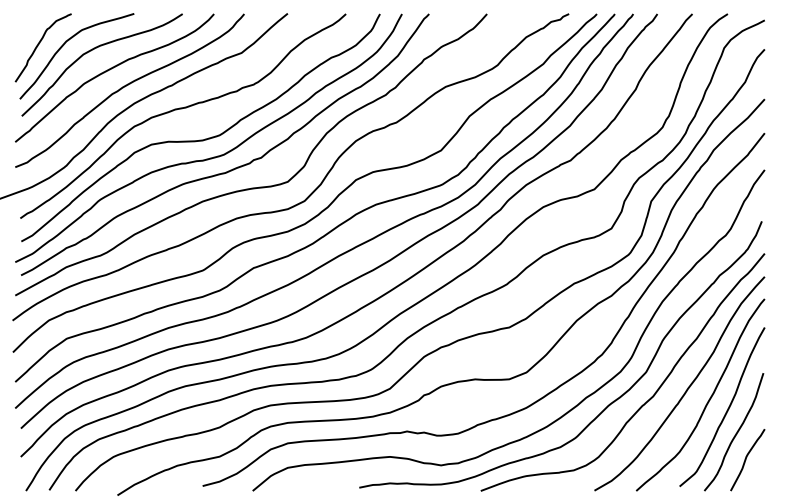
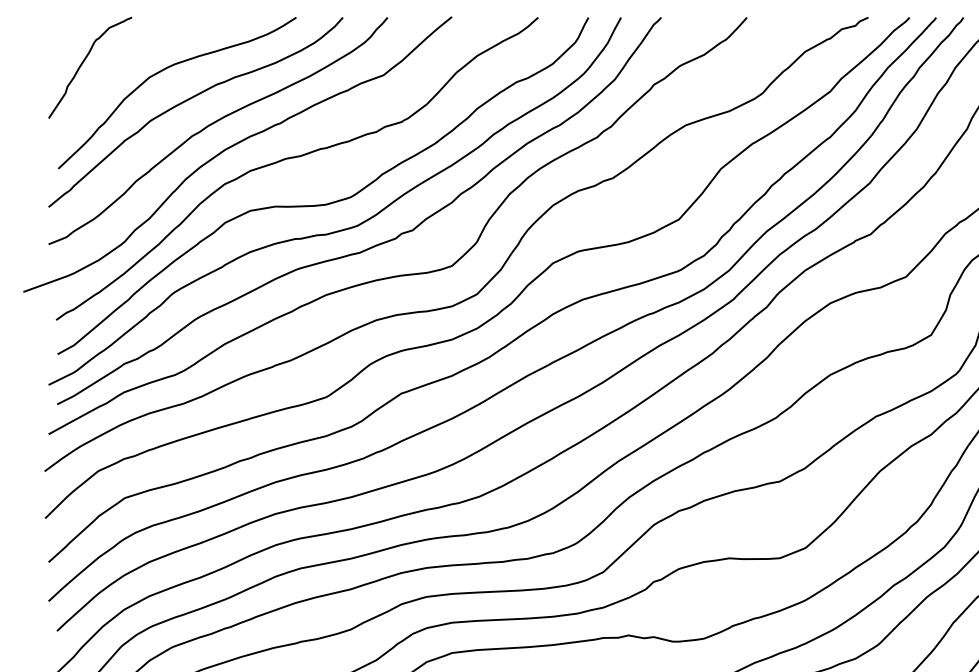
curve: (64, 45) -> (121, 64), removed

